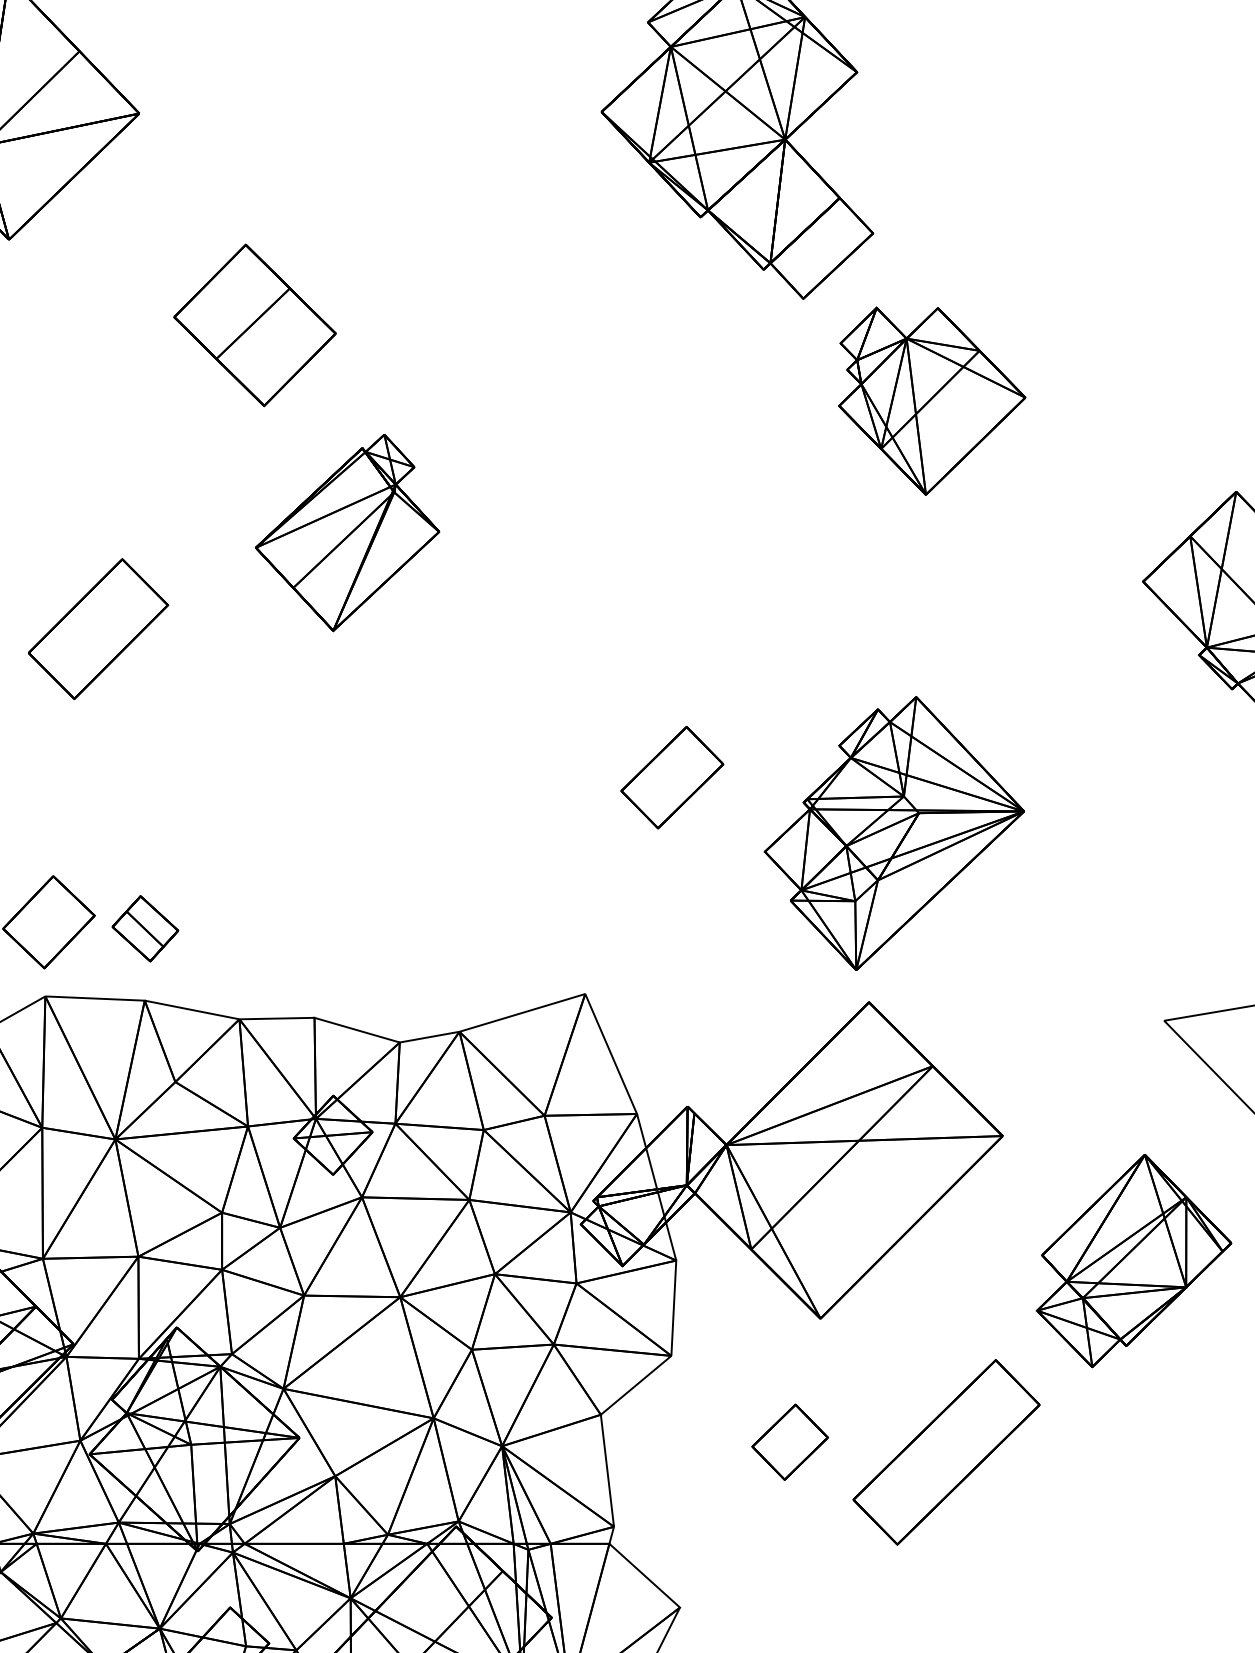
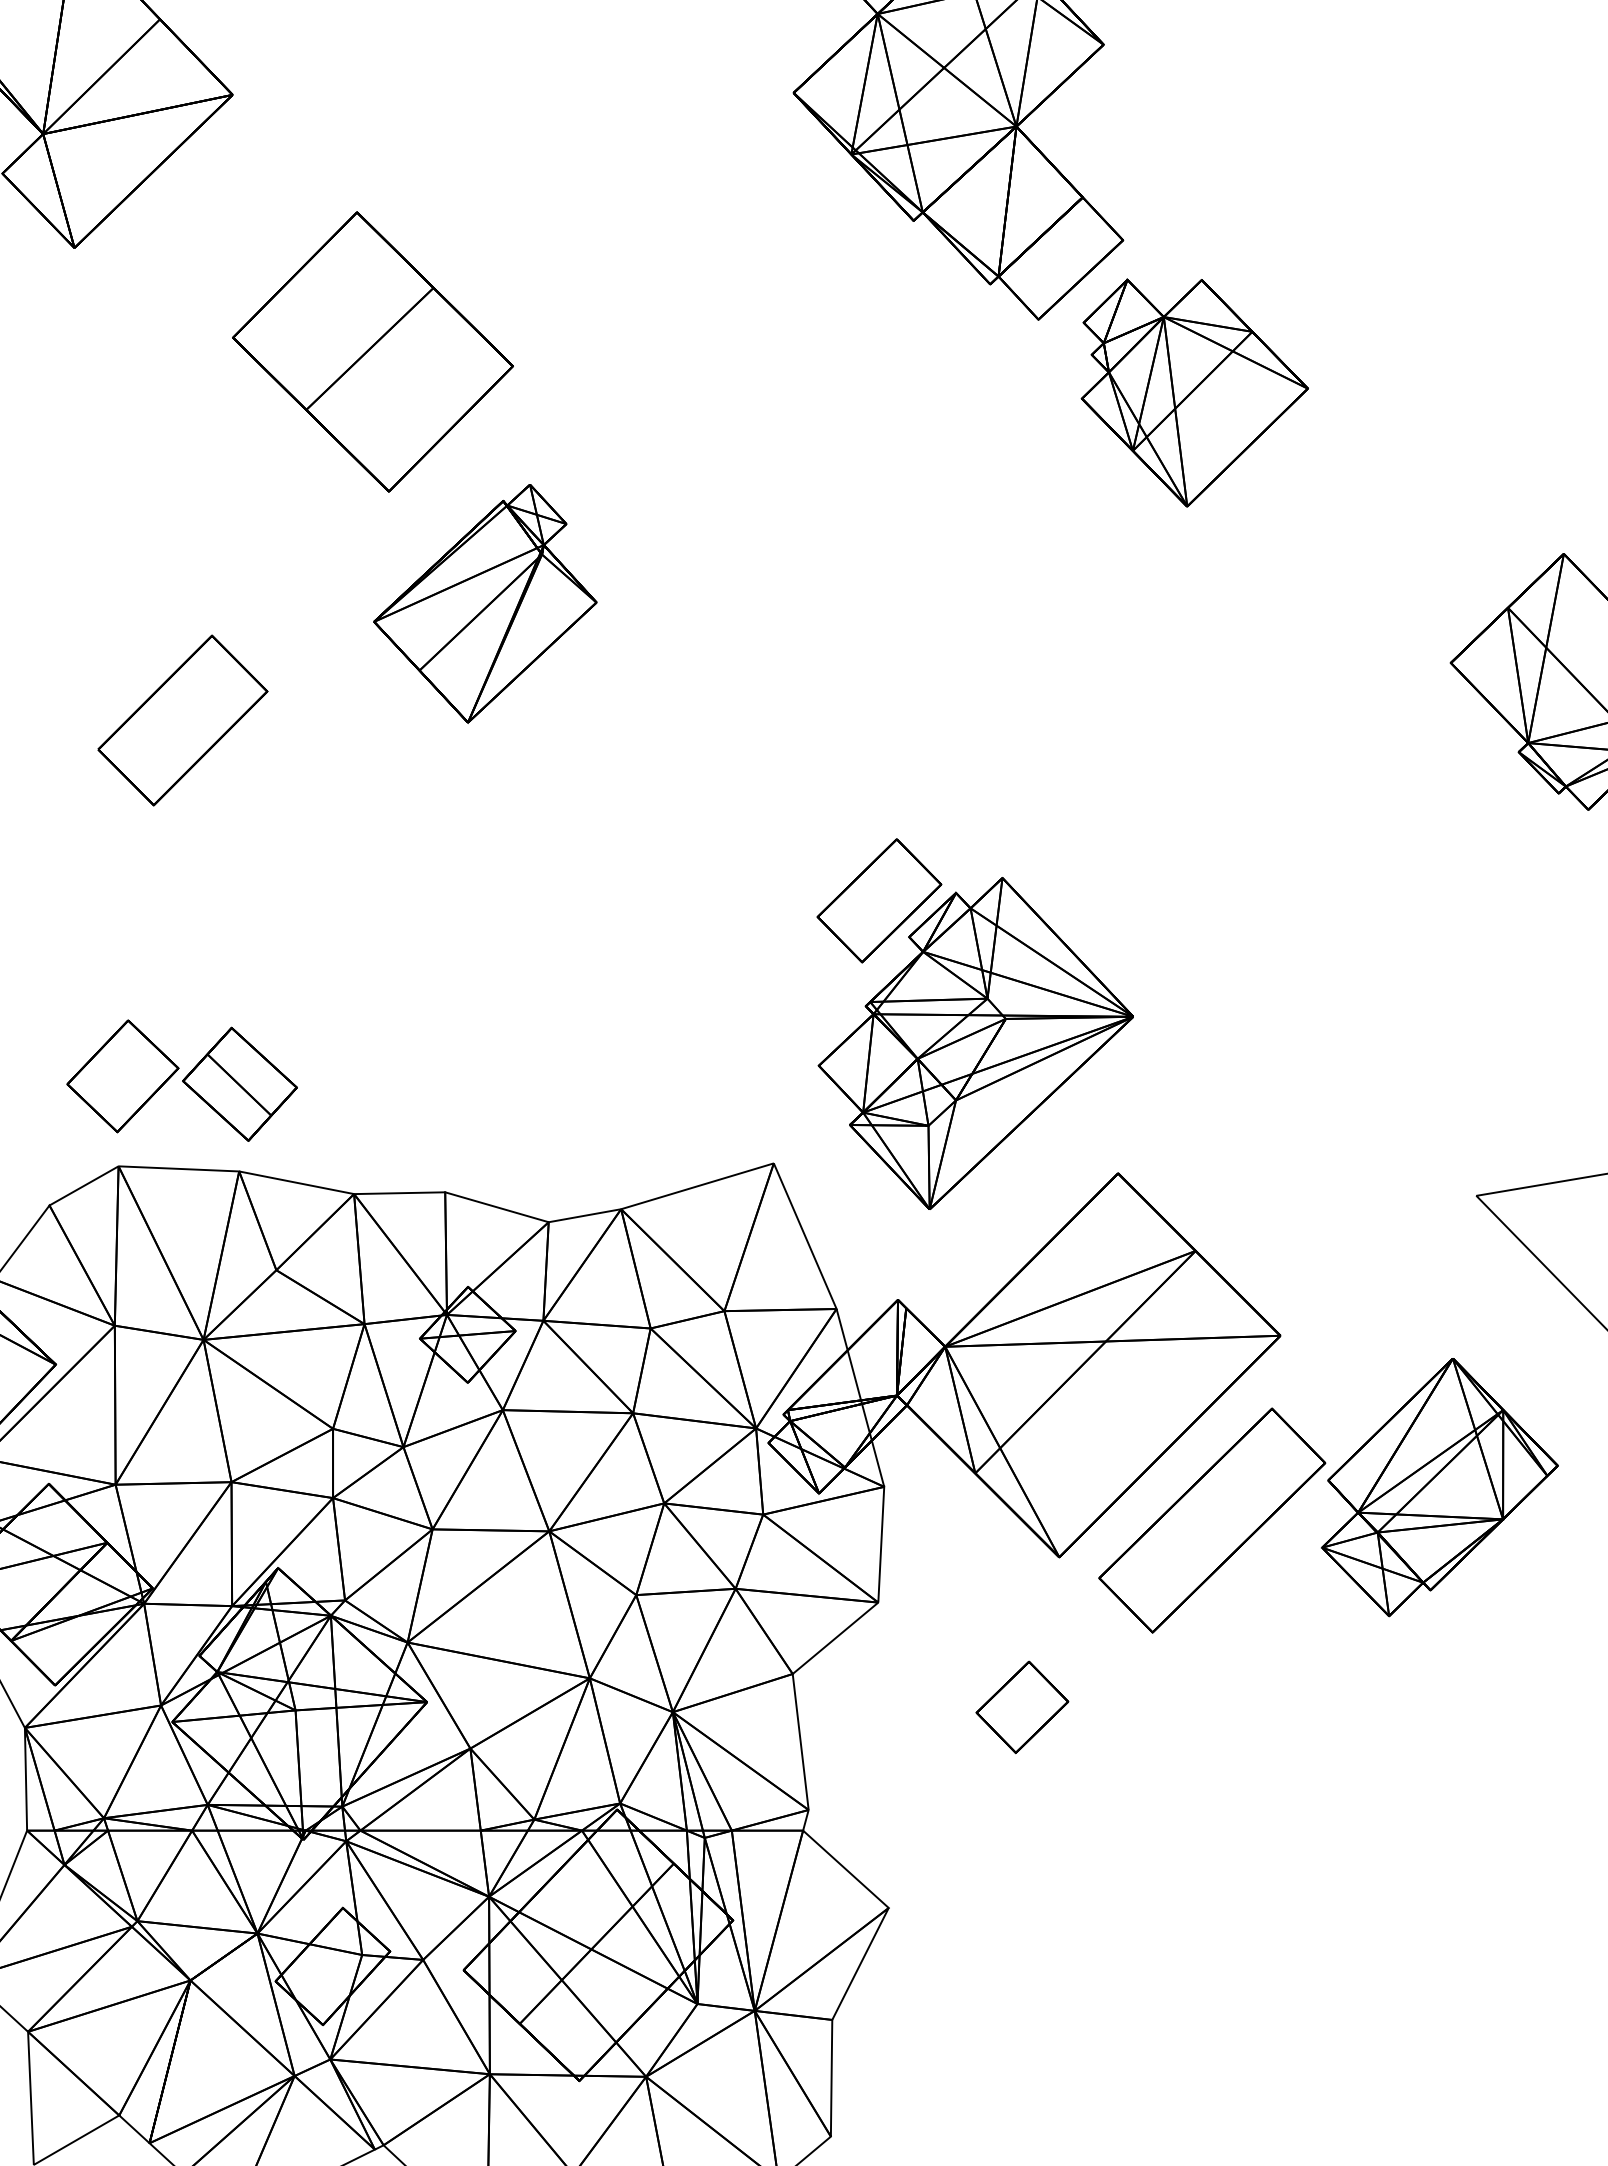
part: (254, 325) -> (372, 351), size x1.43
part: (931, 400) -> (1194, 392), moved
part: (894, 833) -> (975, 1043), moved
part: (145, 928) -> (239, 1083), size x1.43
part: (946, 1452) -> (1212, 1520), moved

